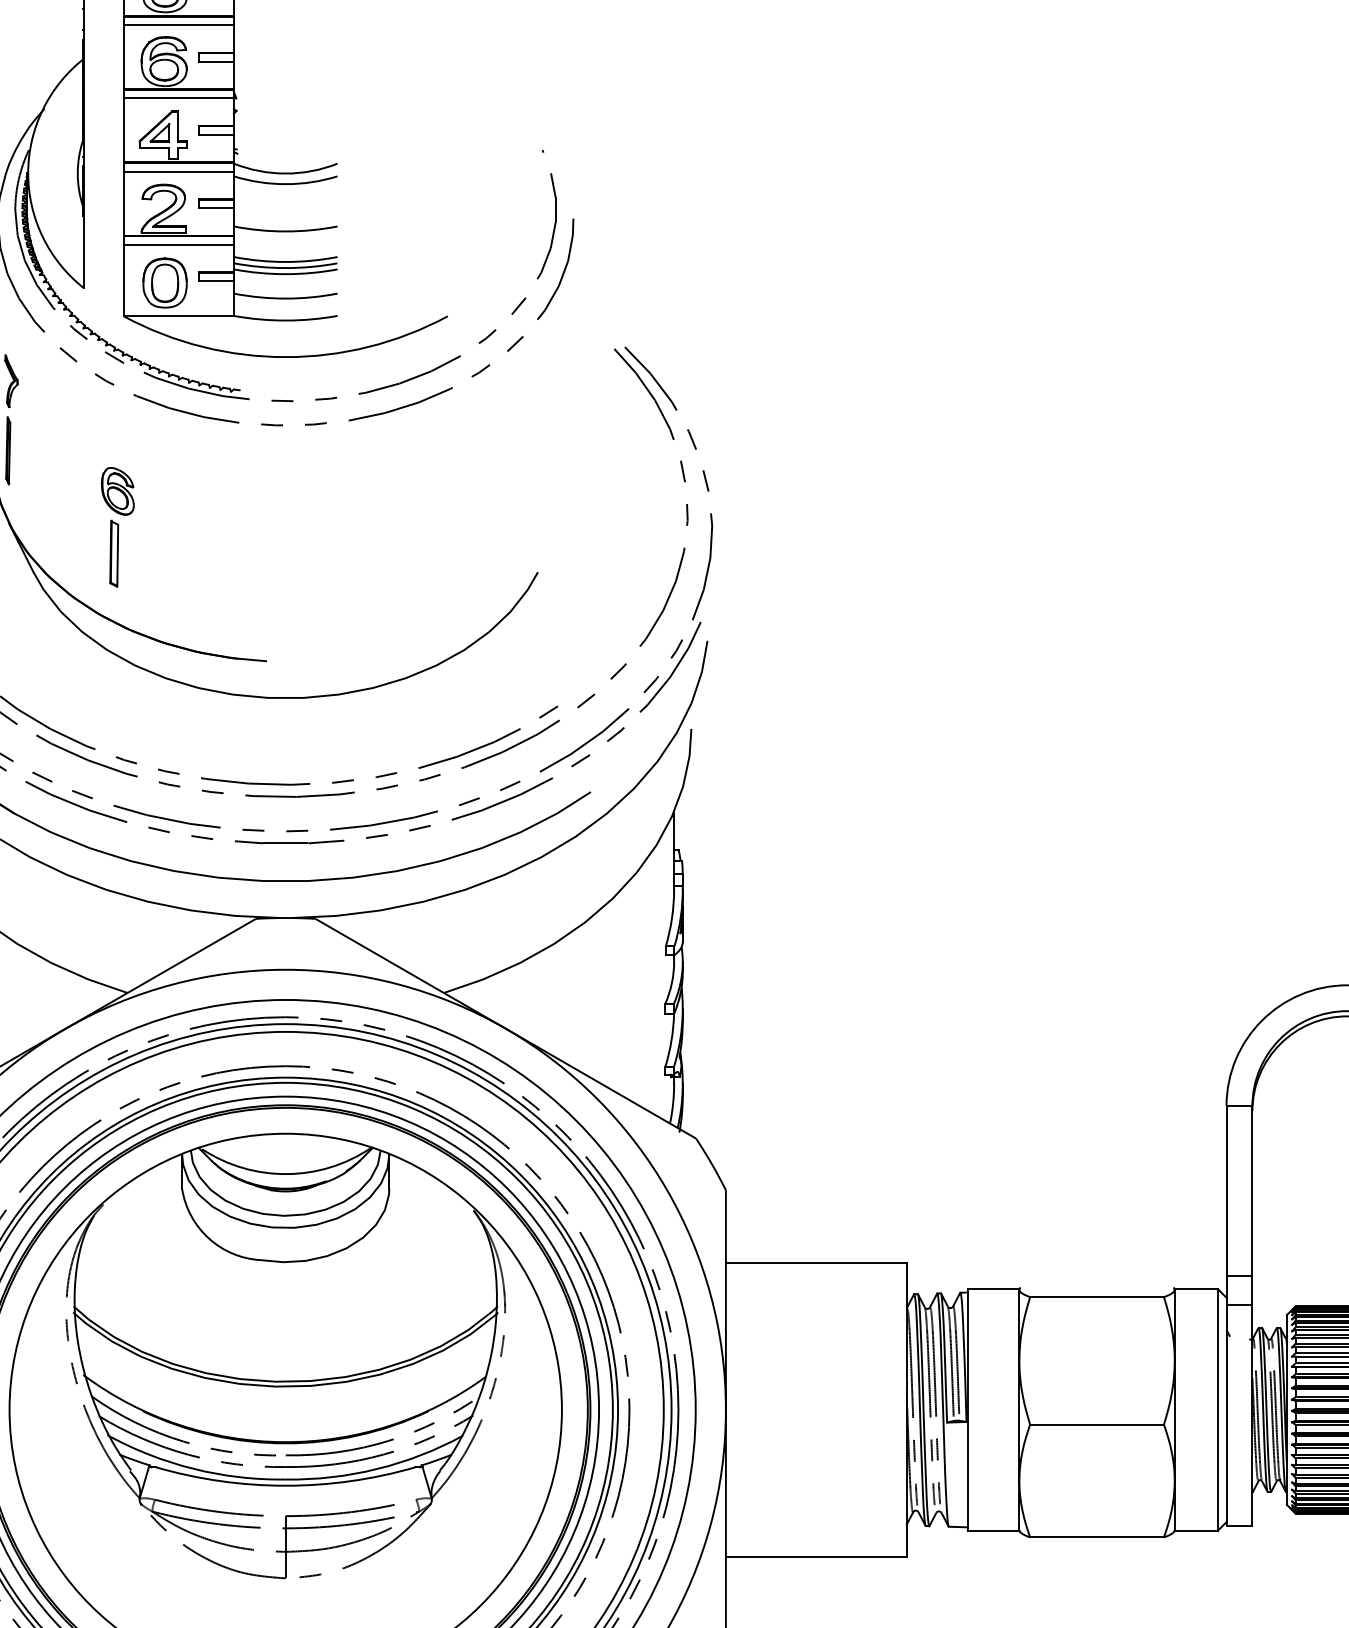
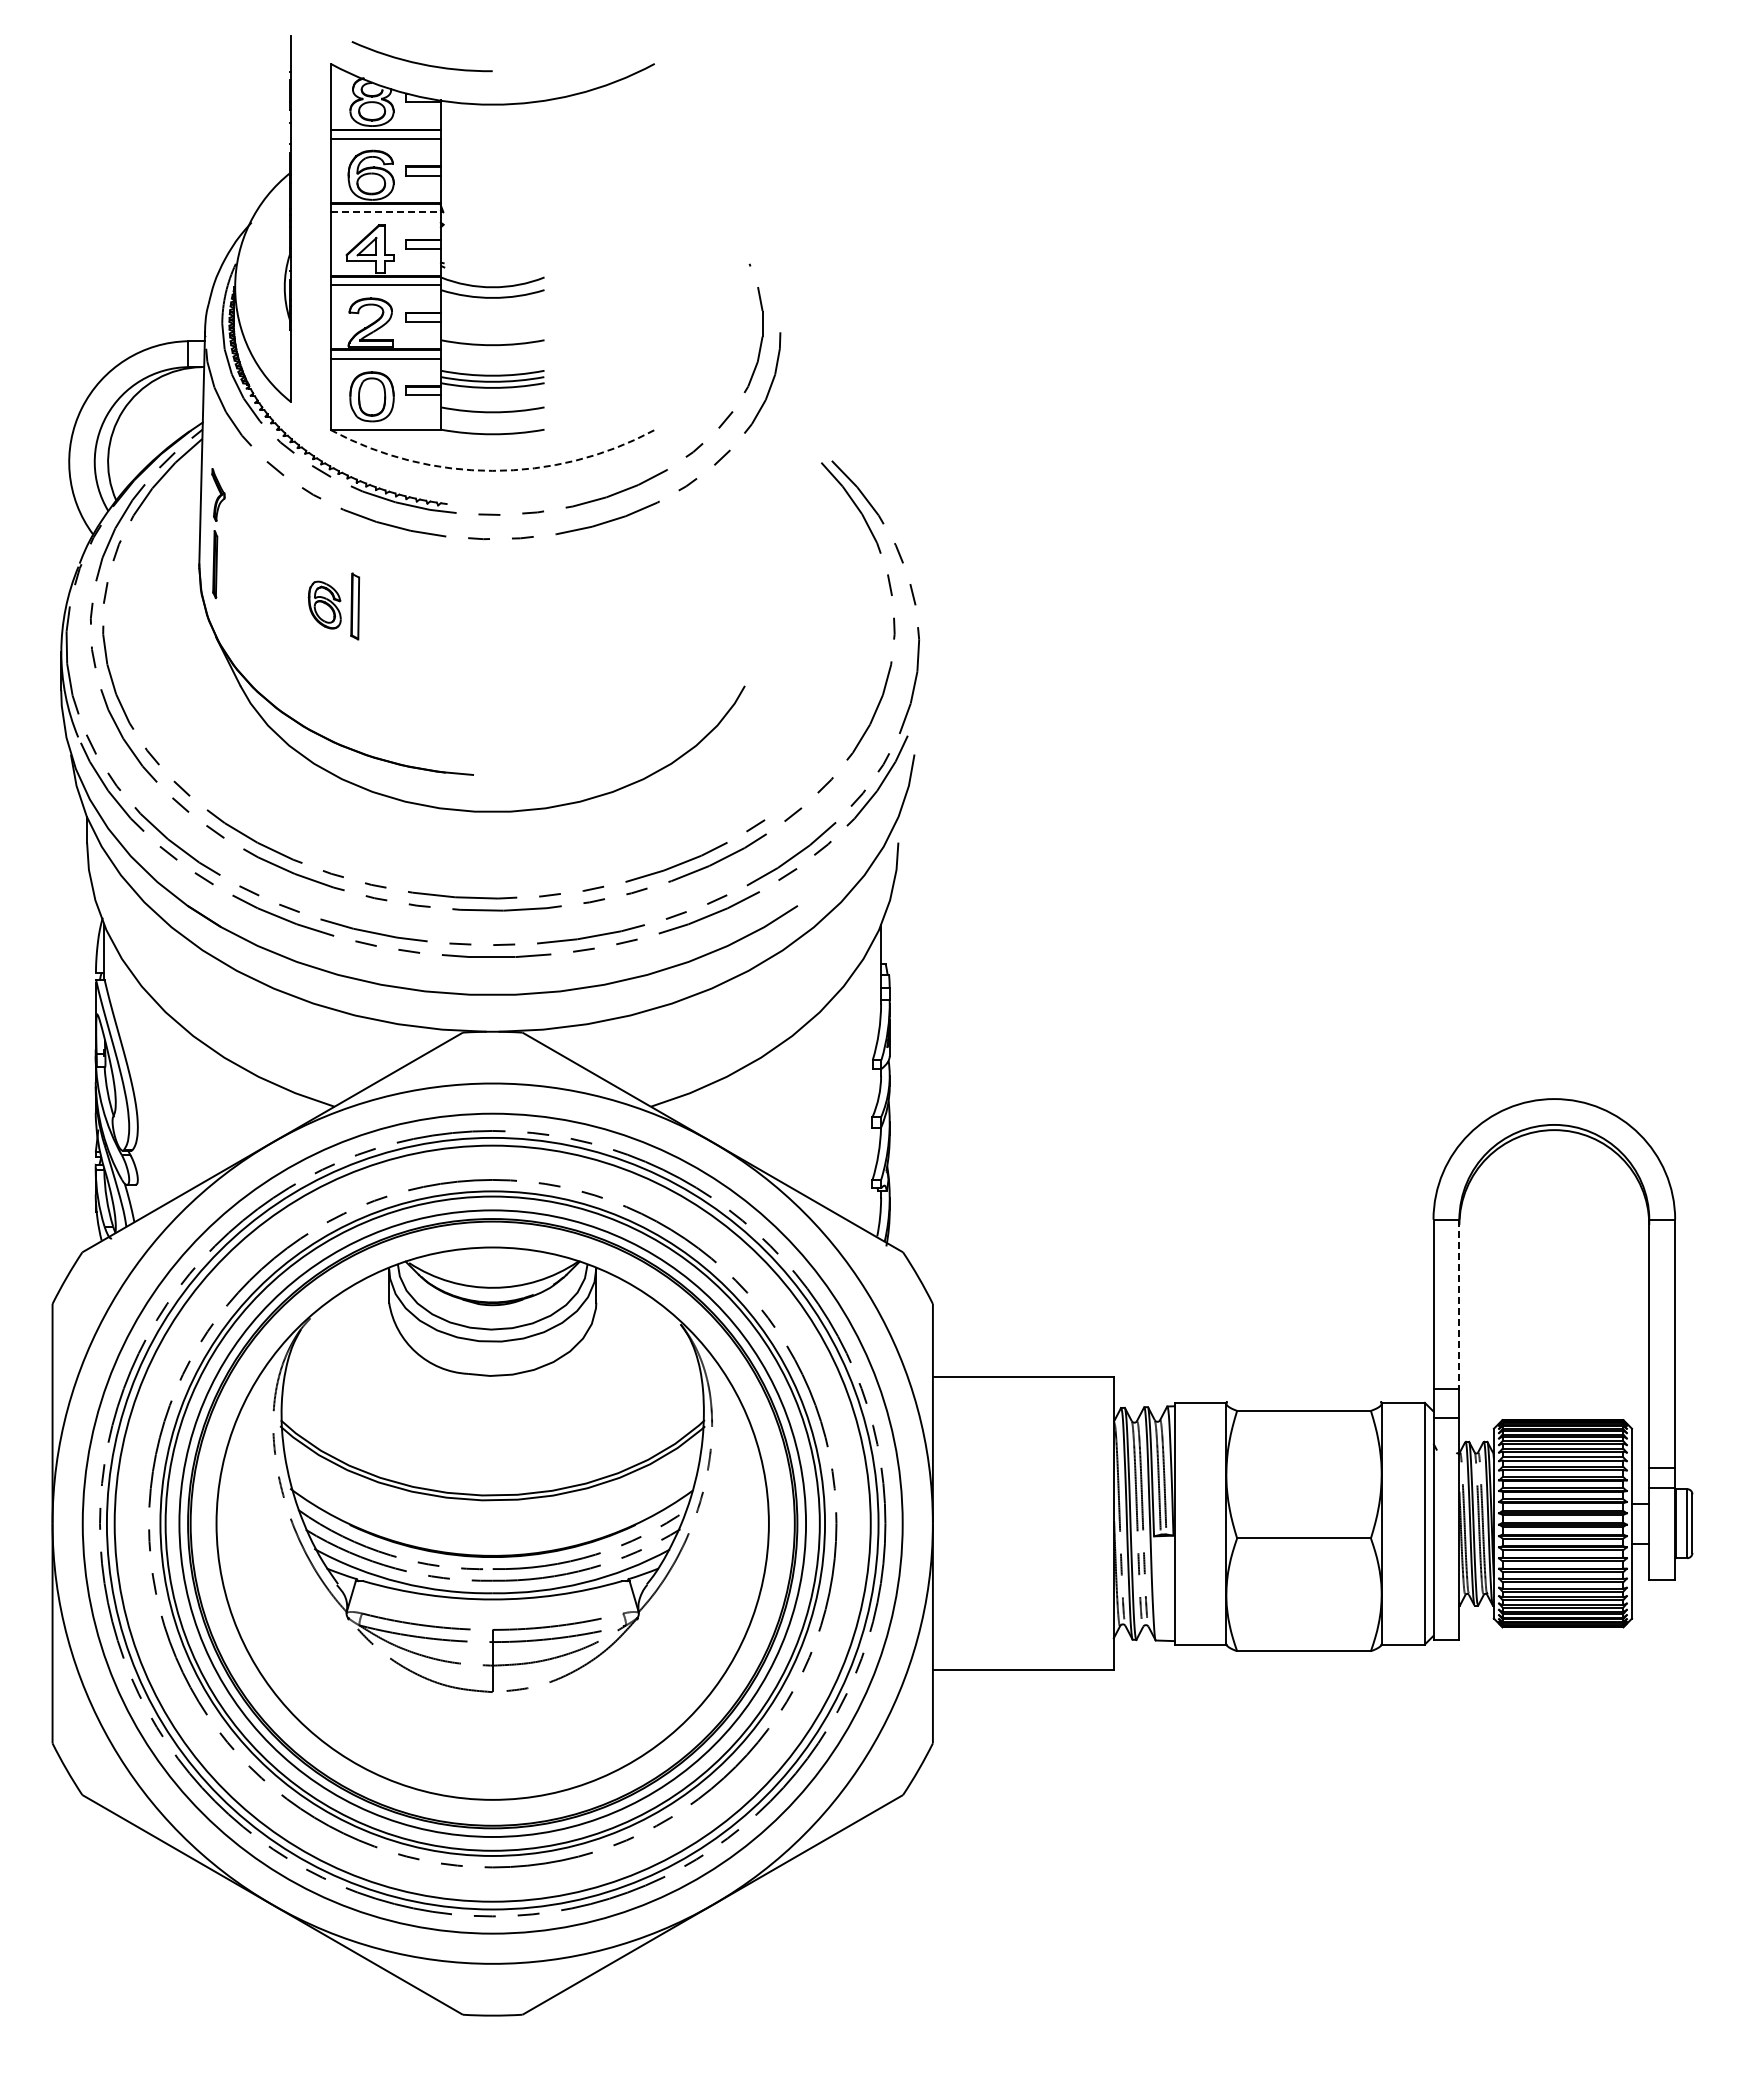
line: (179, 98) -> (386, 212), solid -> dashed
arc: (285, 356) -> (492, 470), solid -> dashed
part: (114, 553) -> (355, 606), moved
line: (1252, 1190) -> (1459, 1304), solid -> dashed

